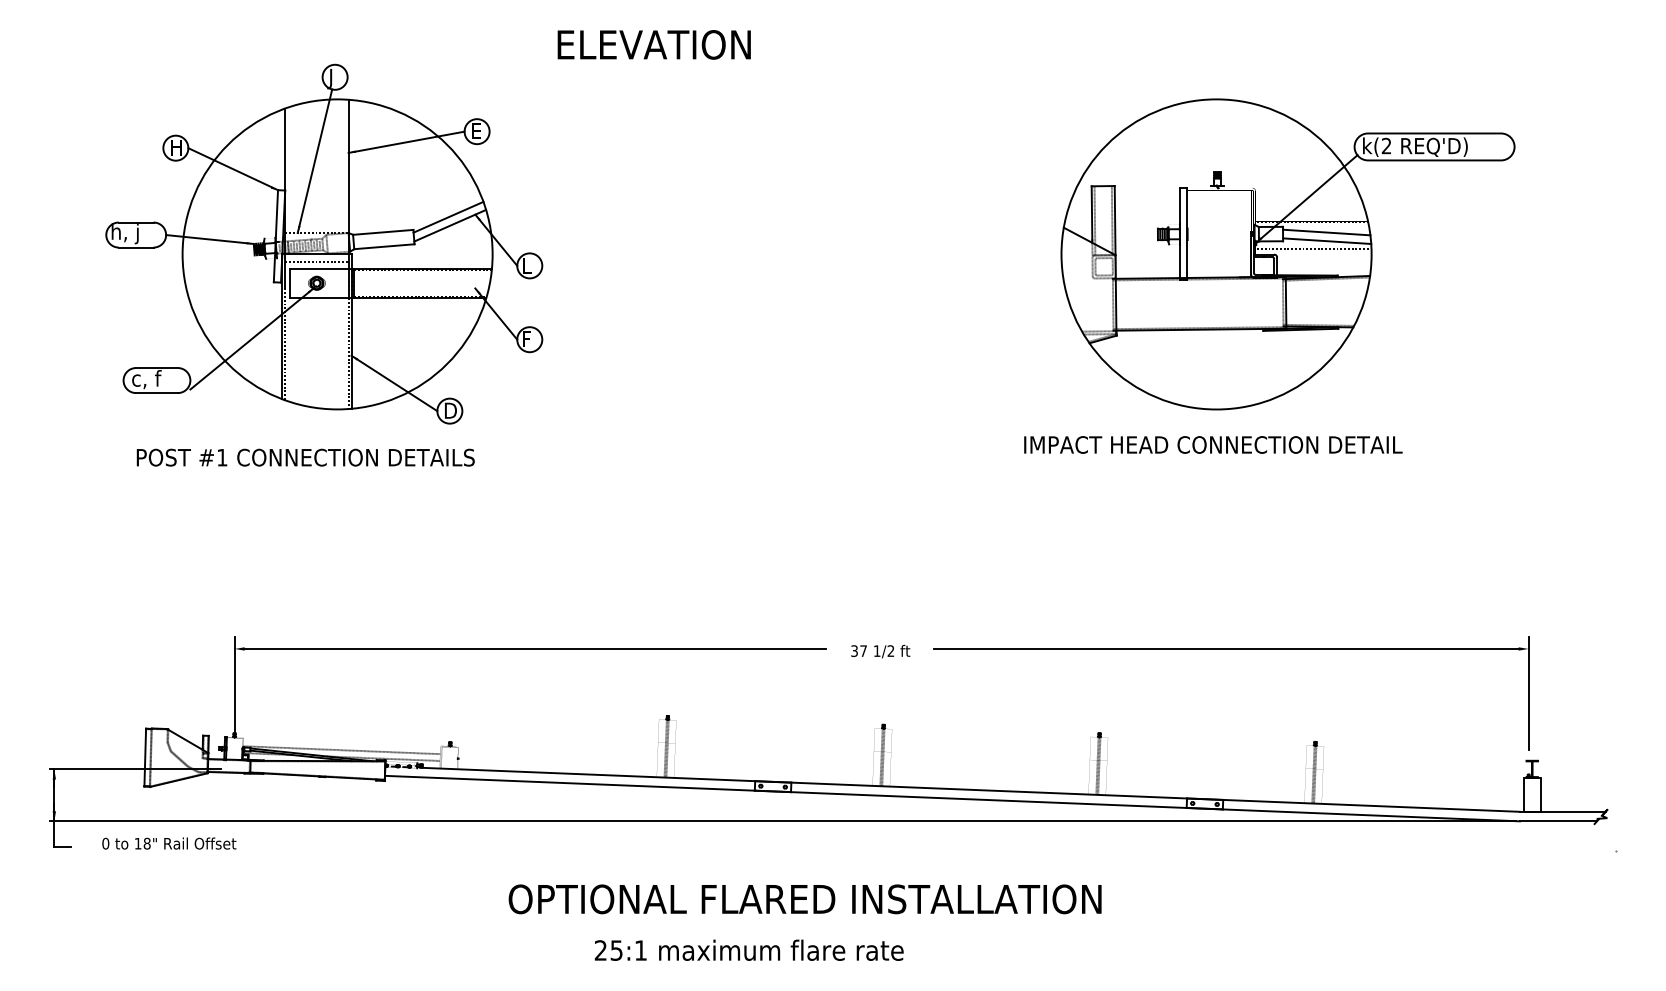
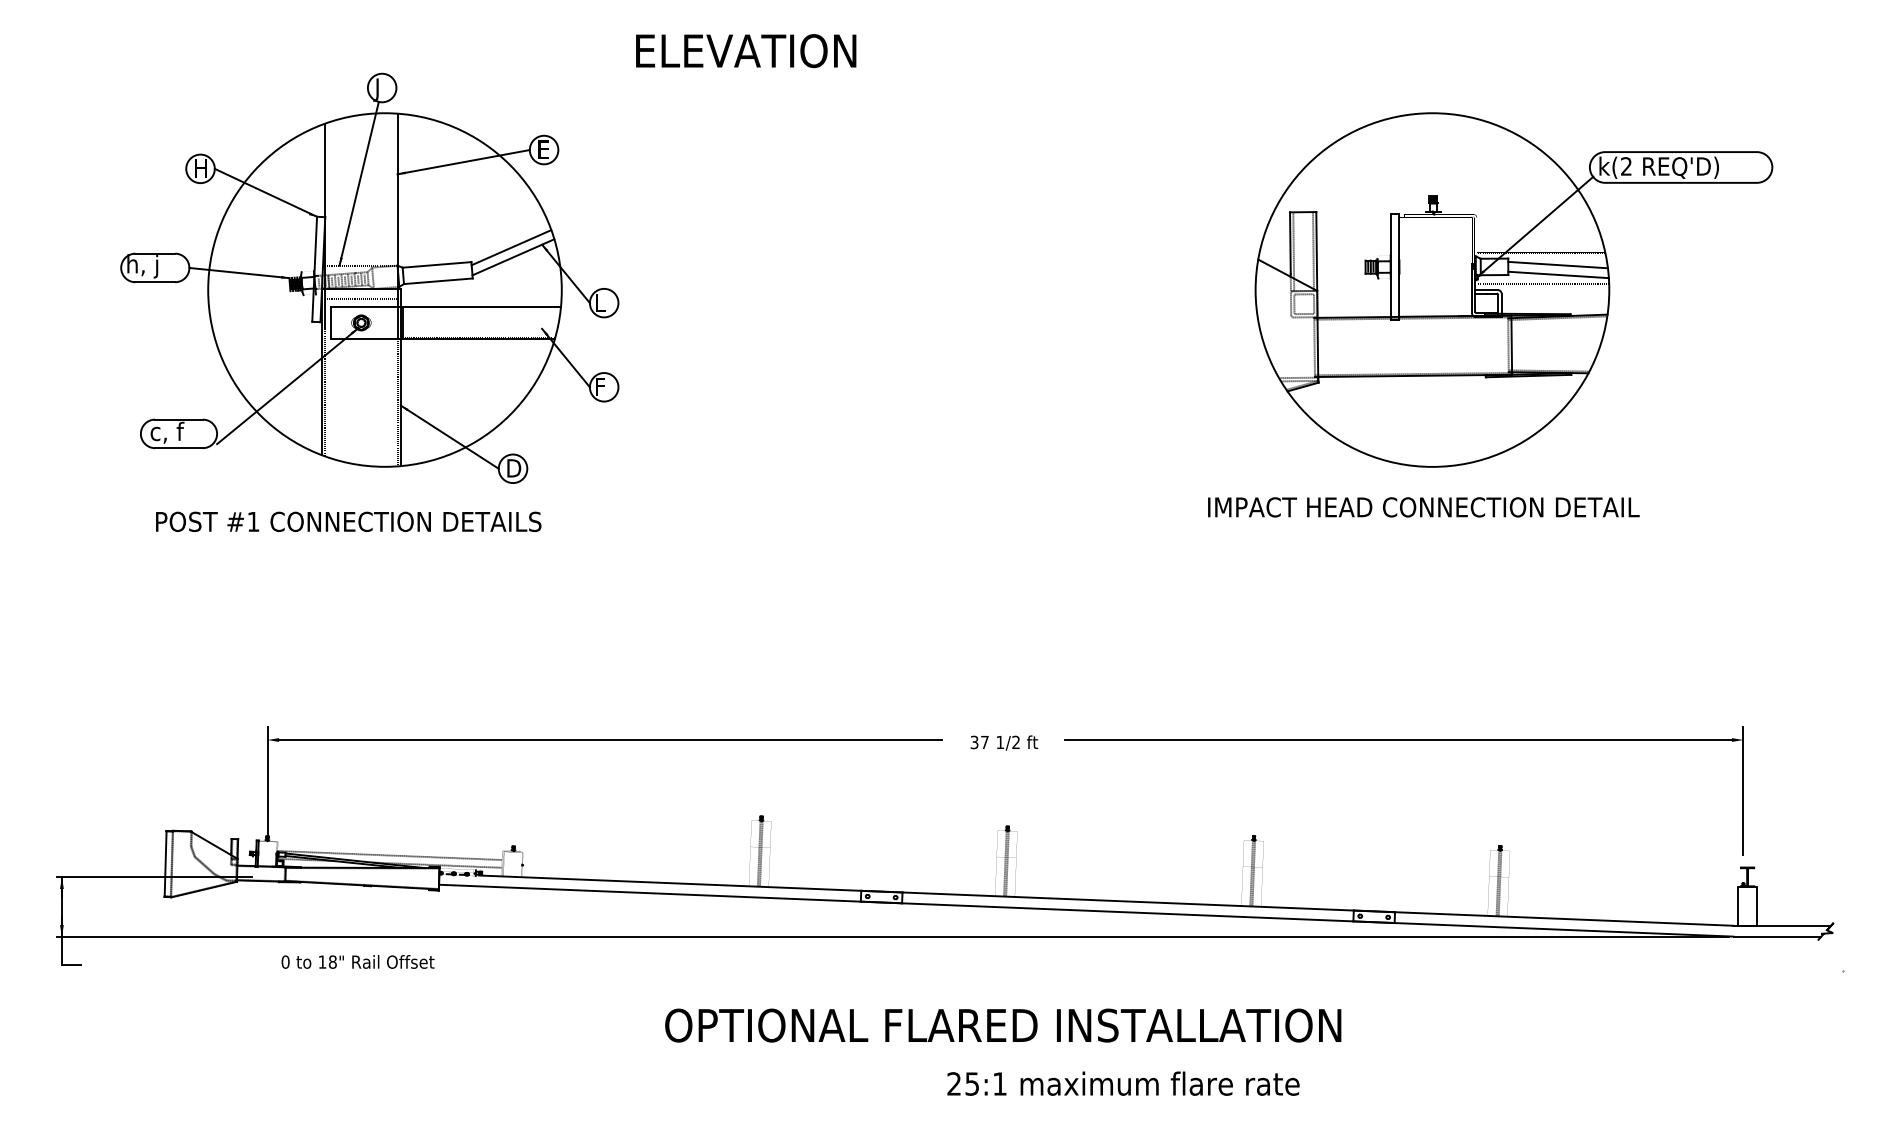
part: (1287, 253) -> (1513, 289), moved
text: (1213, 445) -> (1423, 507), moved
text: (168, 843) -> (357, 961), moved
text: (805, 899) -> (1003, 1025), moved
text: (749, 950) -> (1123, 1083), moved

